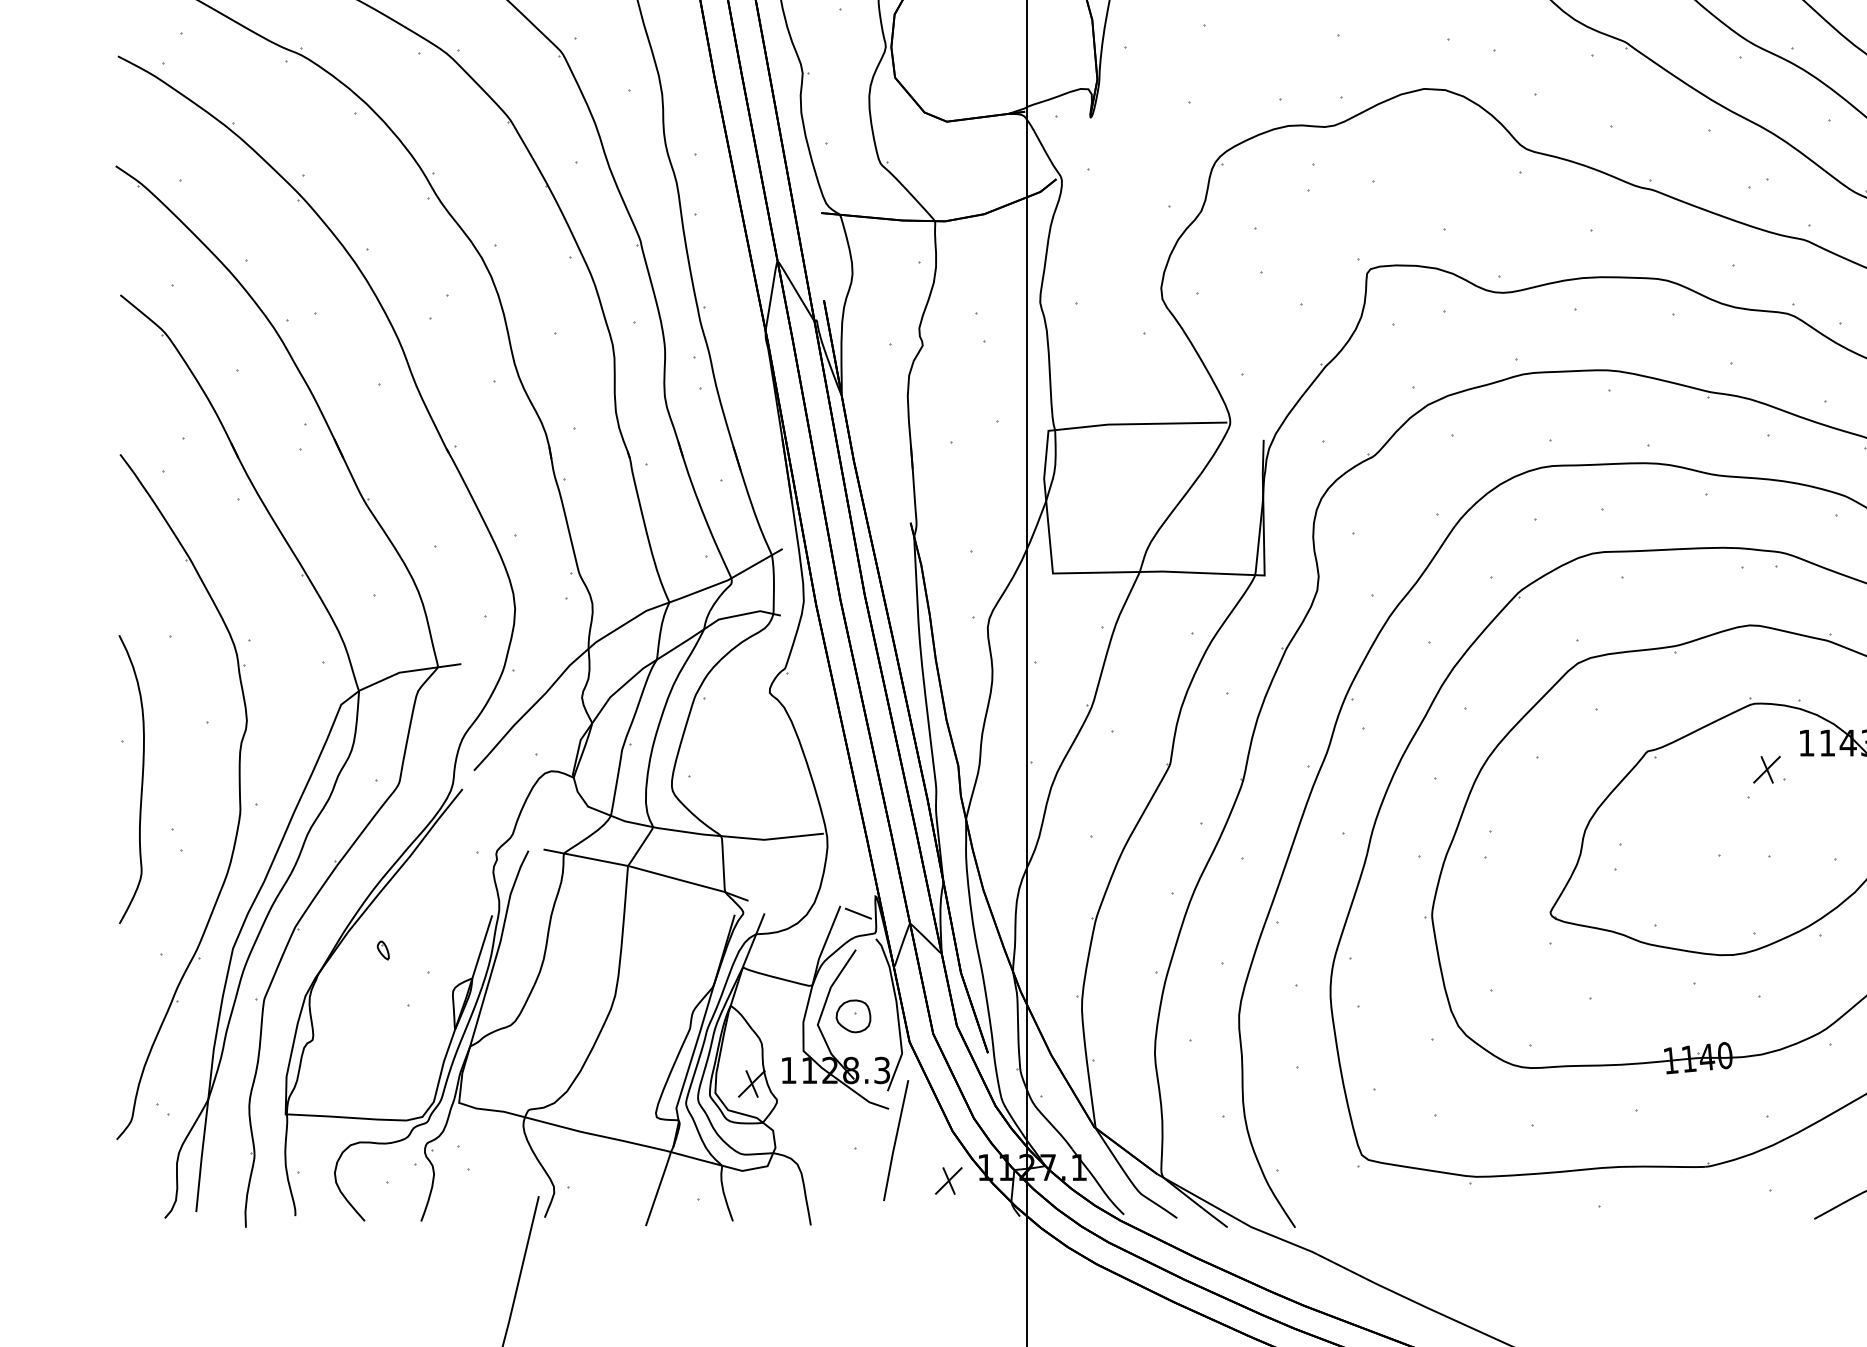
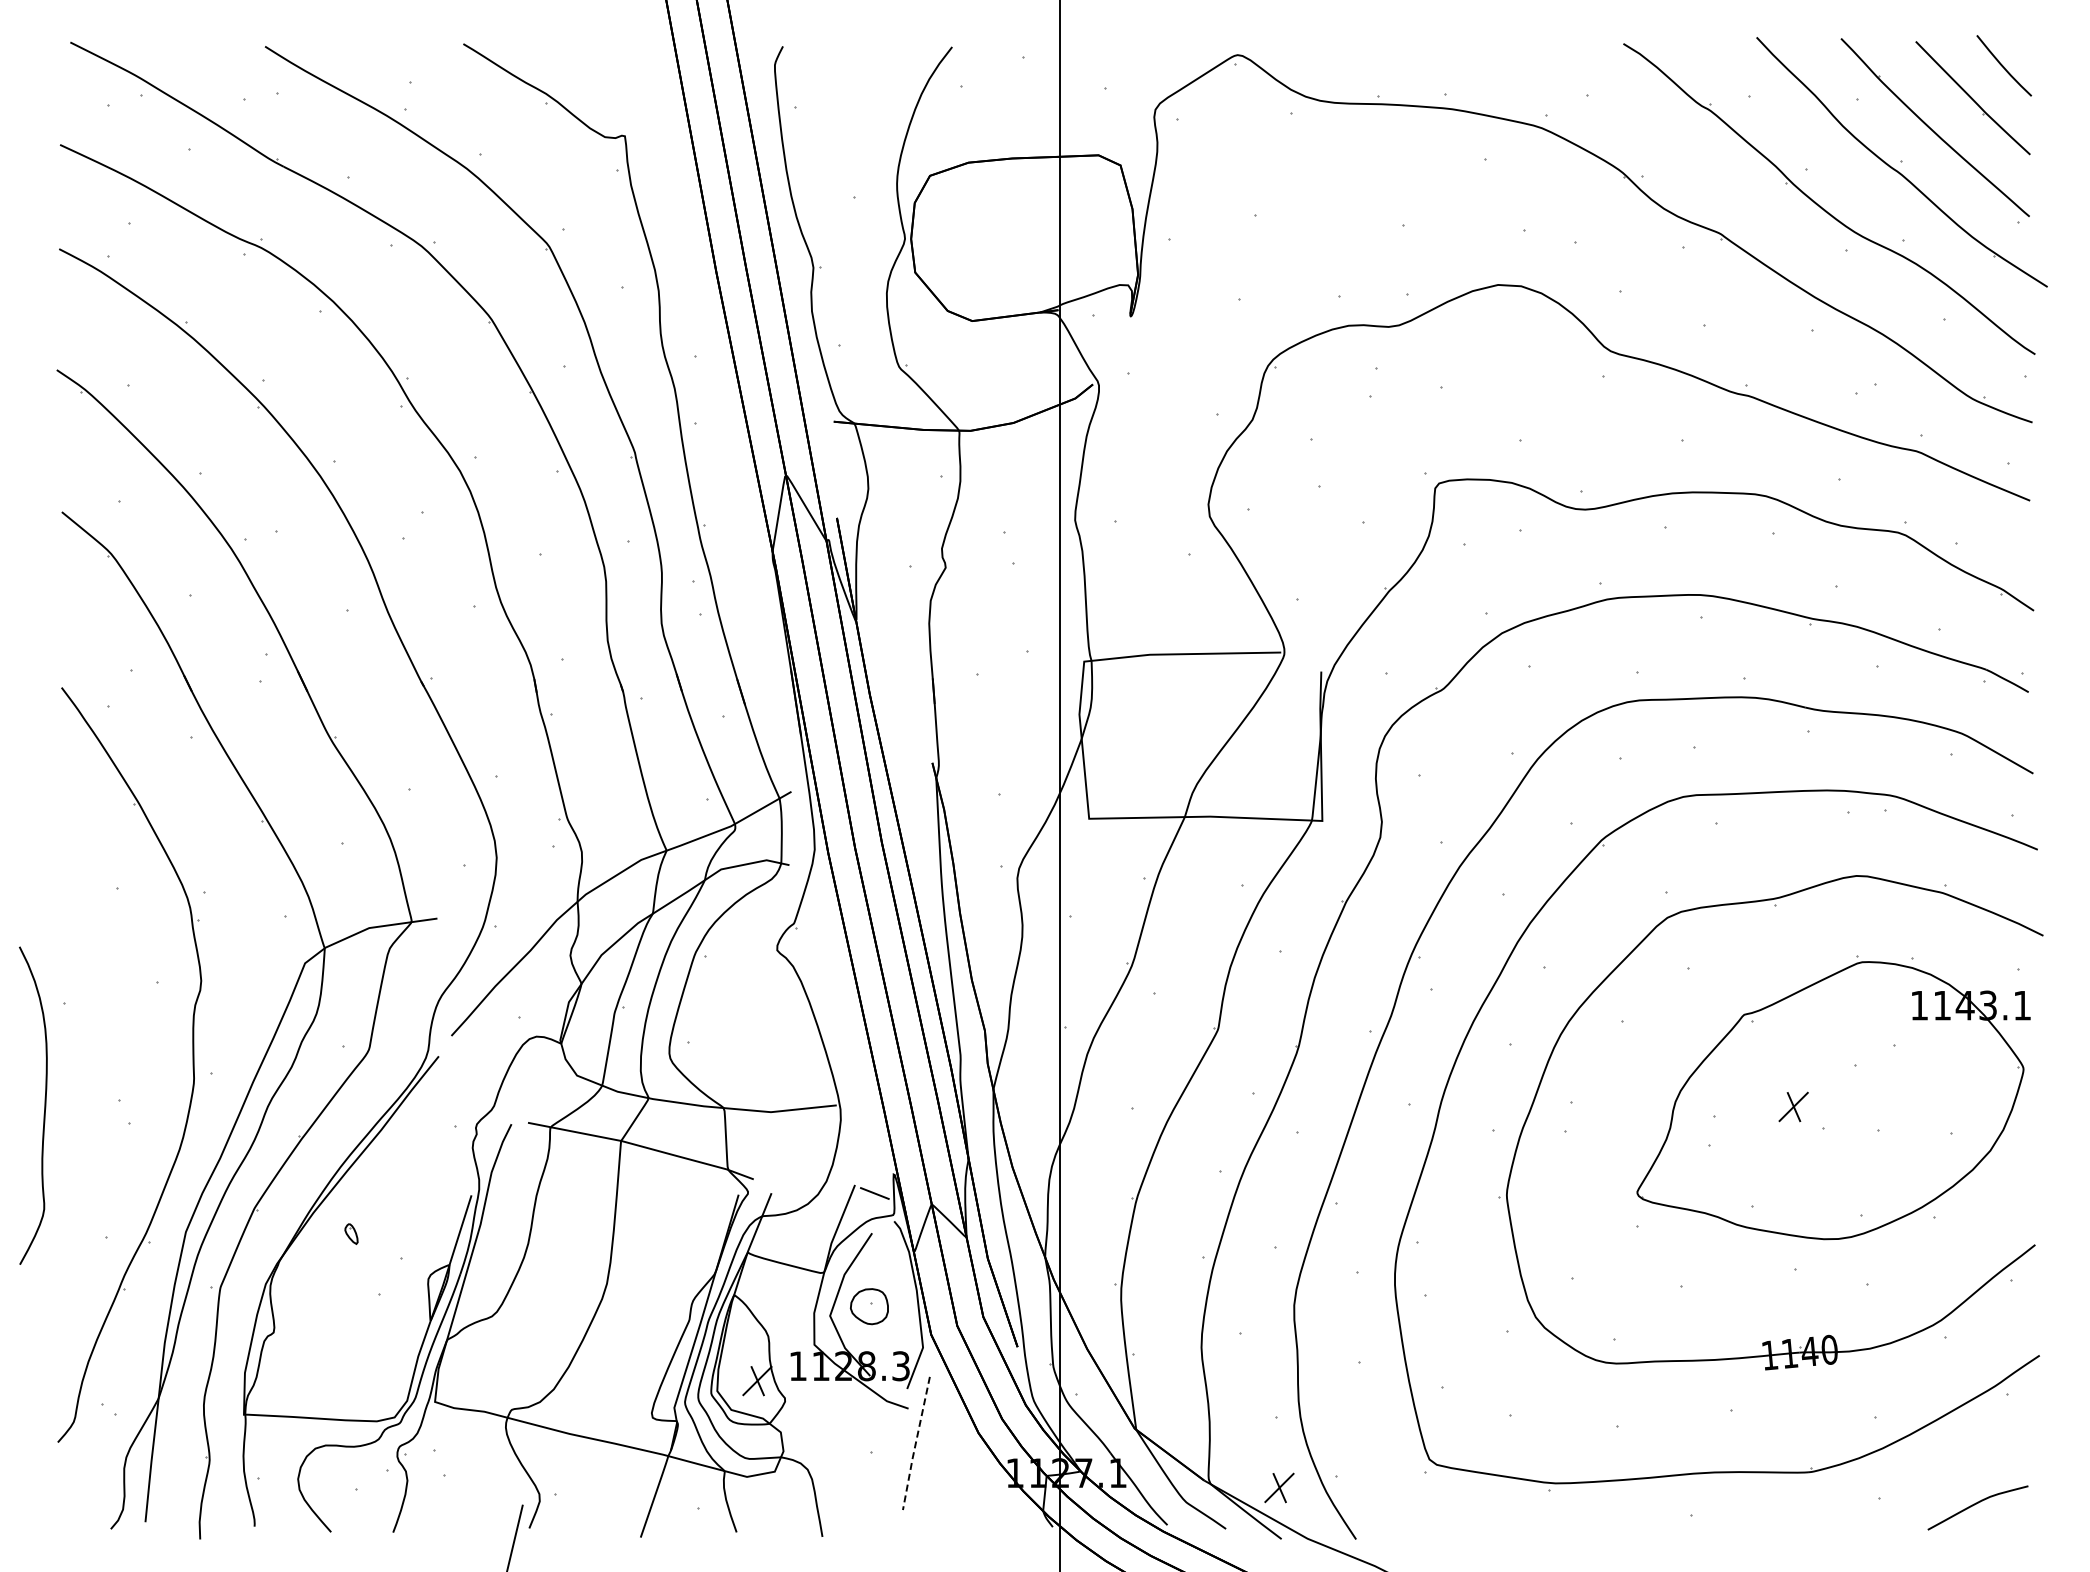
part: (1766, 769) -> (1793, 1106), moved
curve: (141, 779) -> (44, 1105), moved
line: (895, 1141) -> (915, 1444), solid -> dashed
part: (948, 1180) -> (1279, 1487), moved

